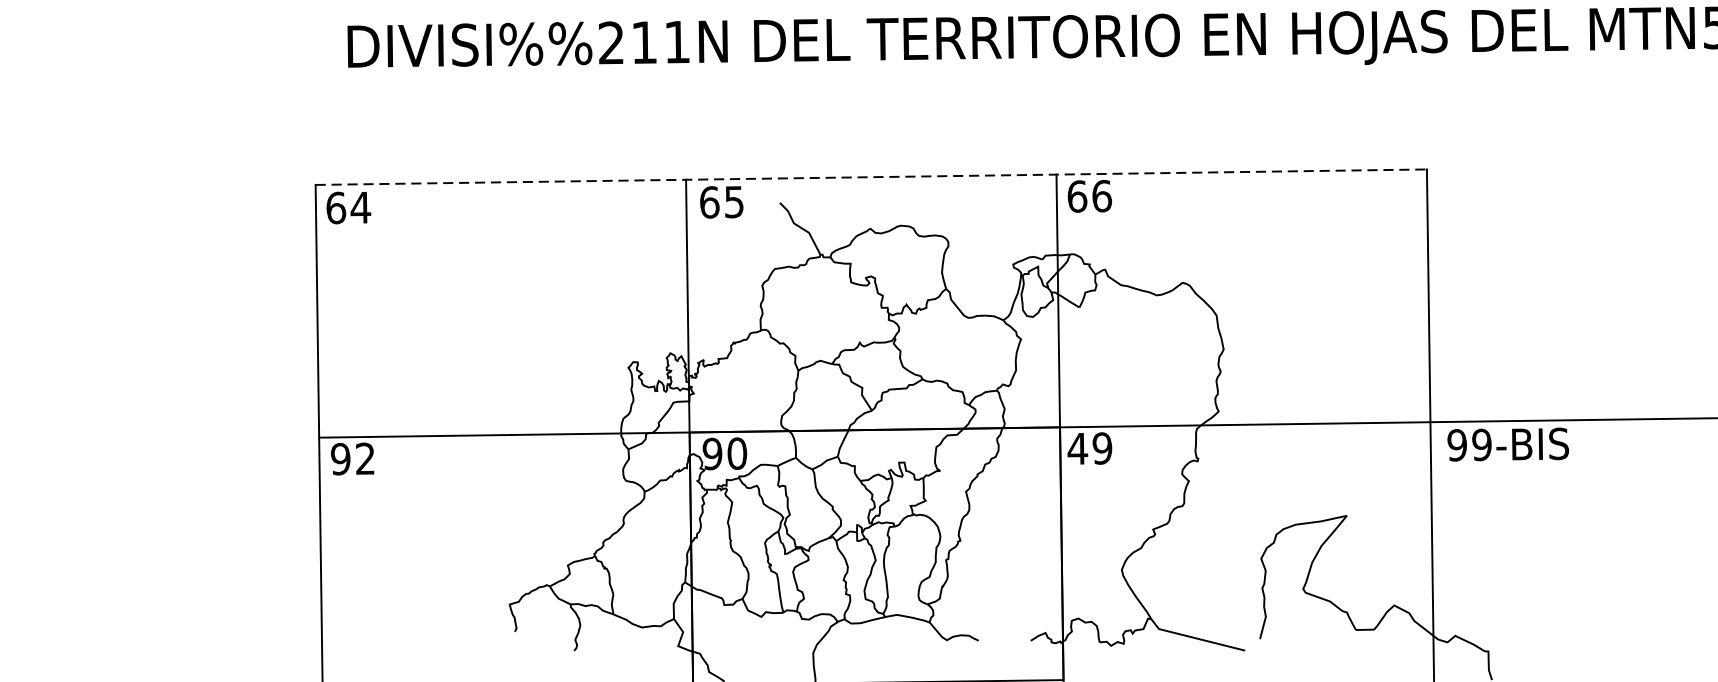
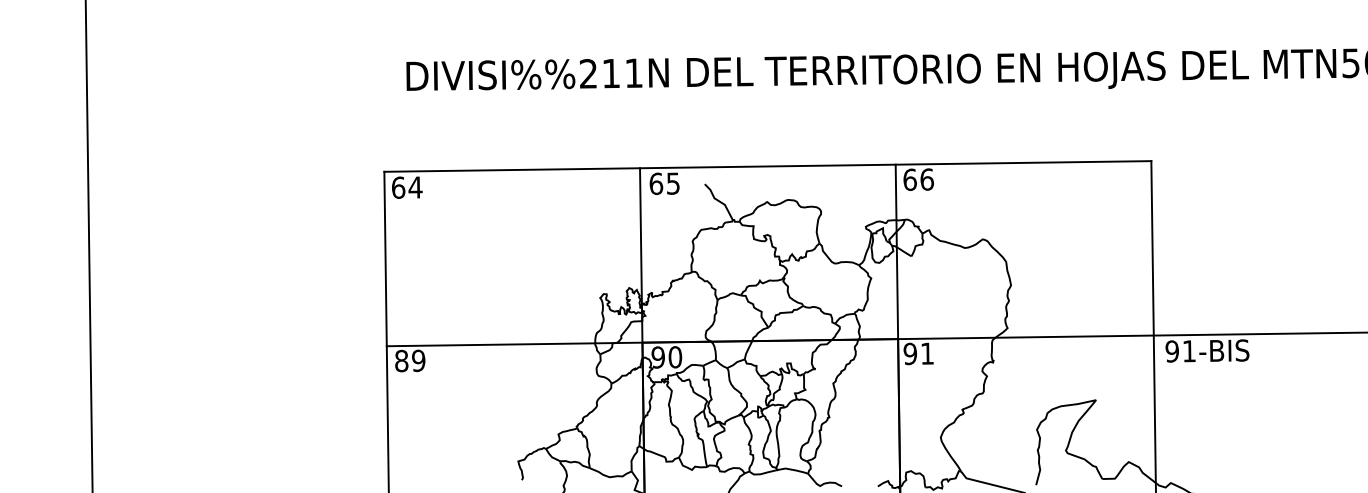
line: (870, 177) -> (767, 166), dashed -> solid
text: (1480, 445) -> (1188, 351), 99-BIS -> 91-BIS
text: (1089, 448) -> (918, 353), 49 -> 91
text: (353, 458) -> (410, 360), 92 -> 89

